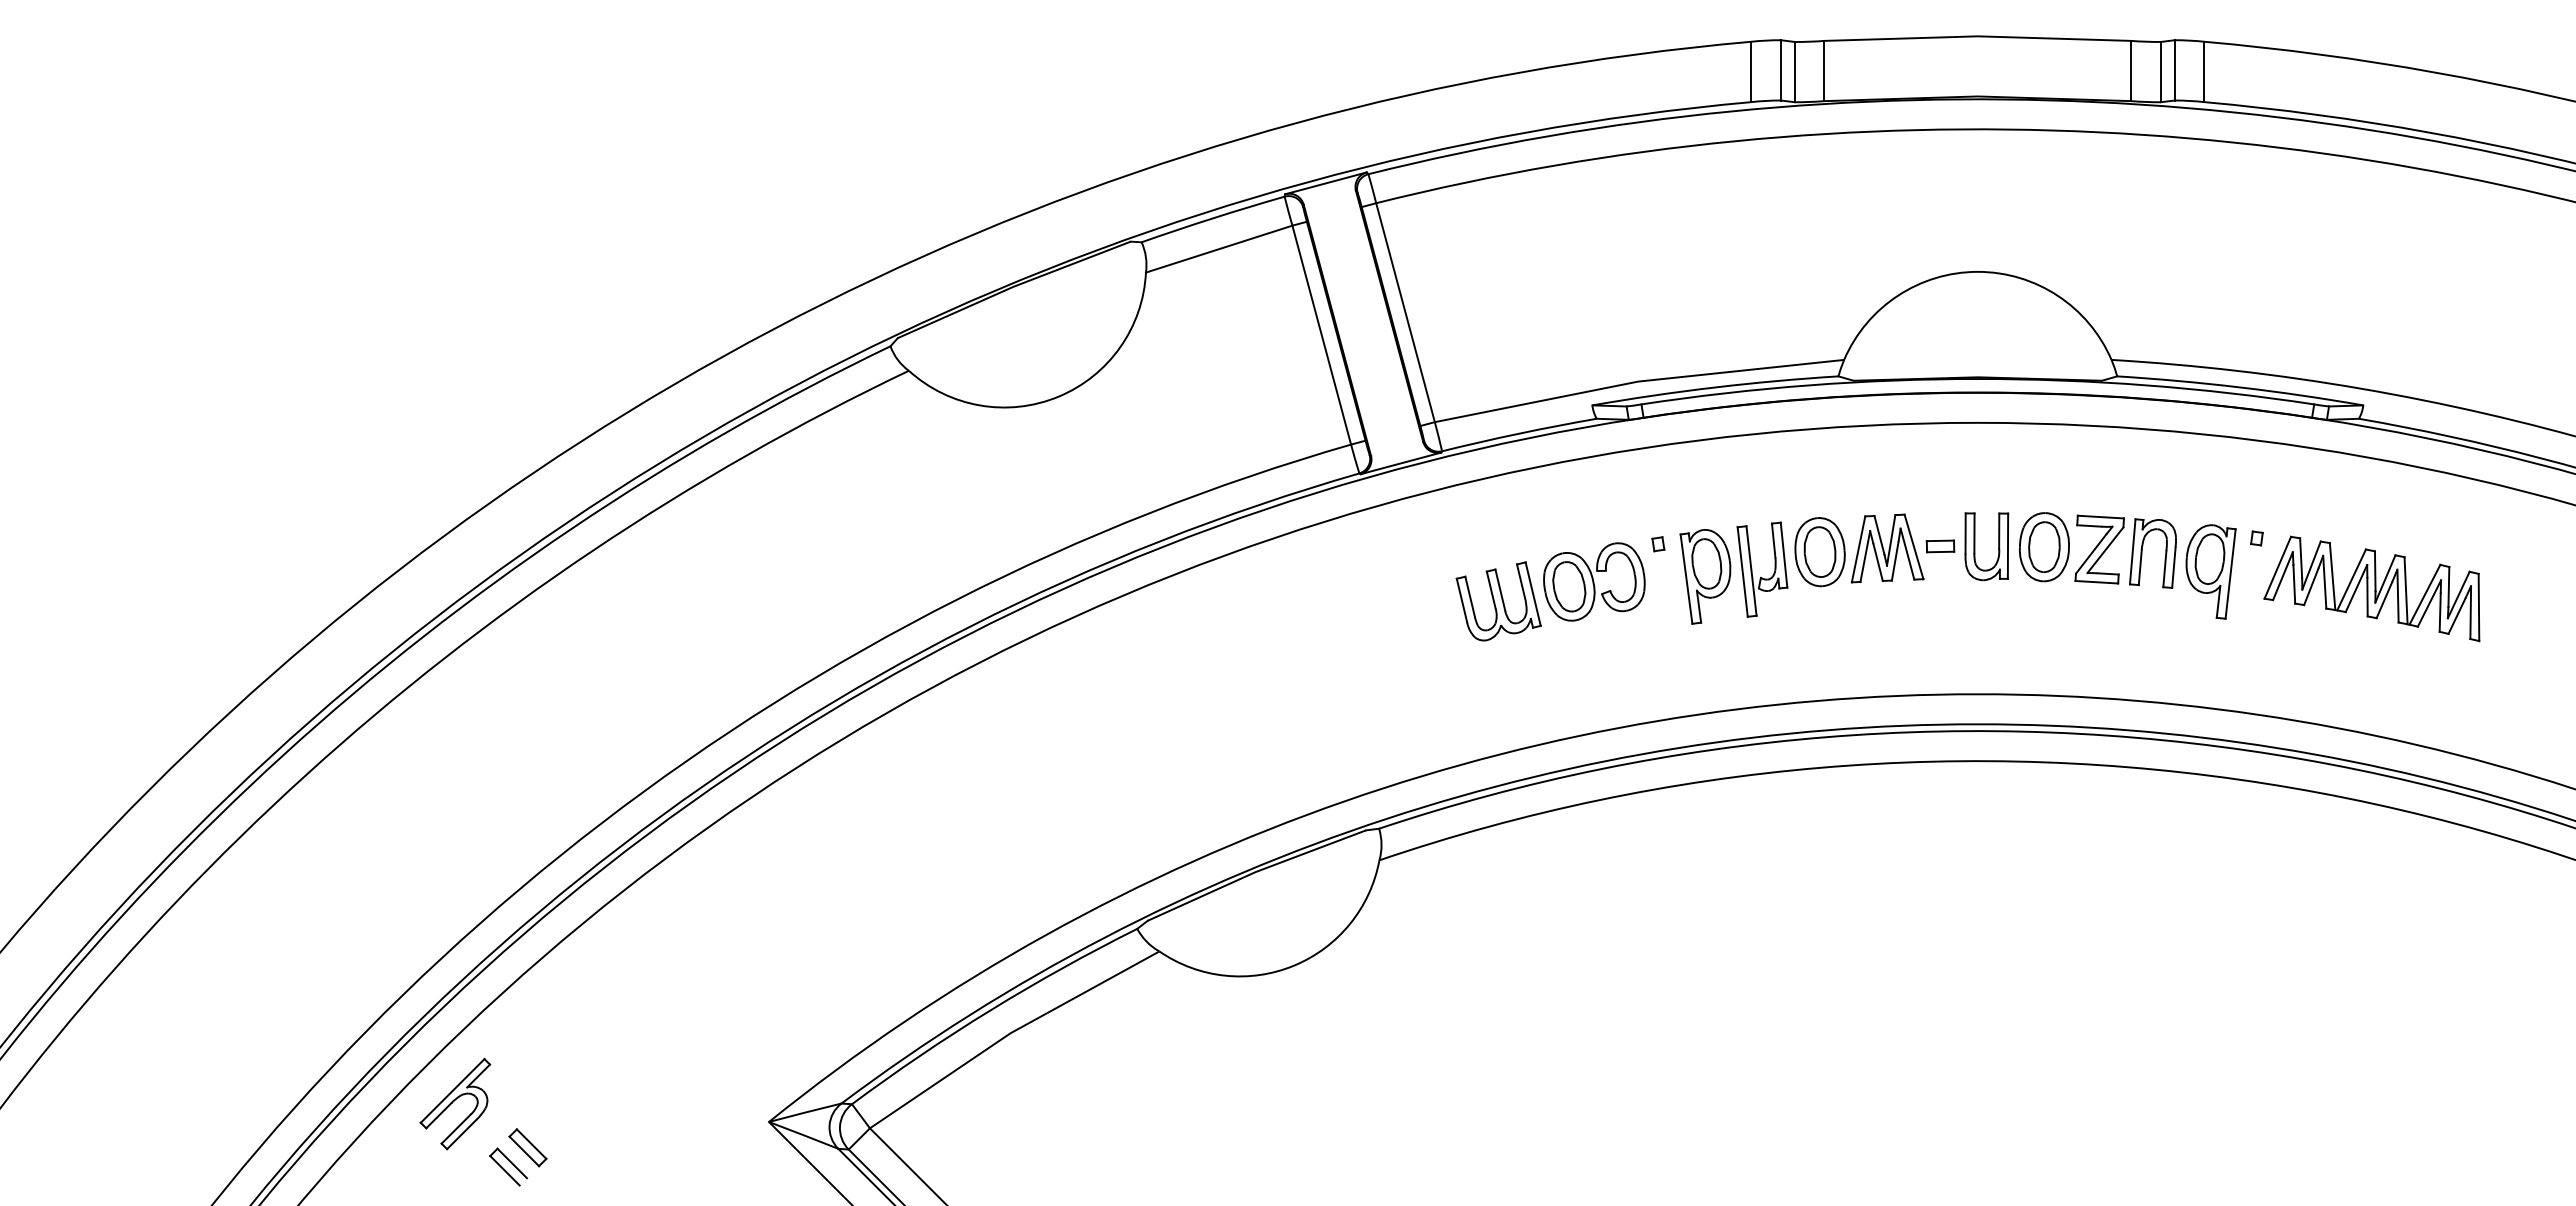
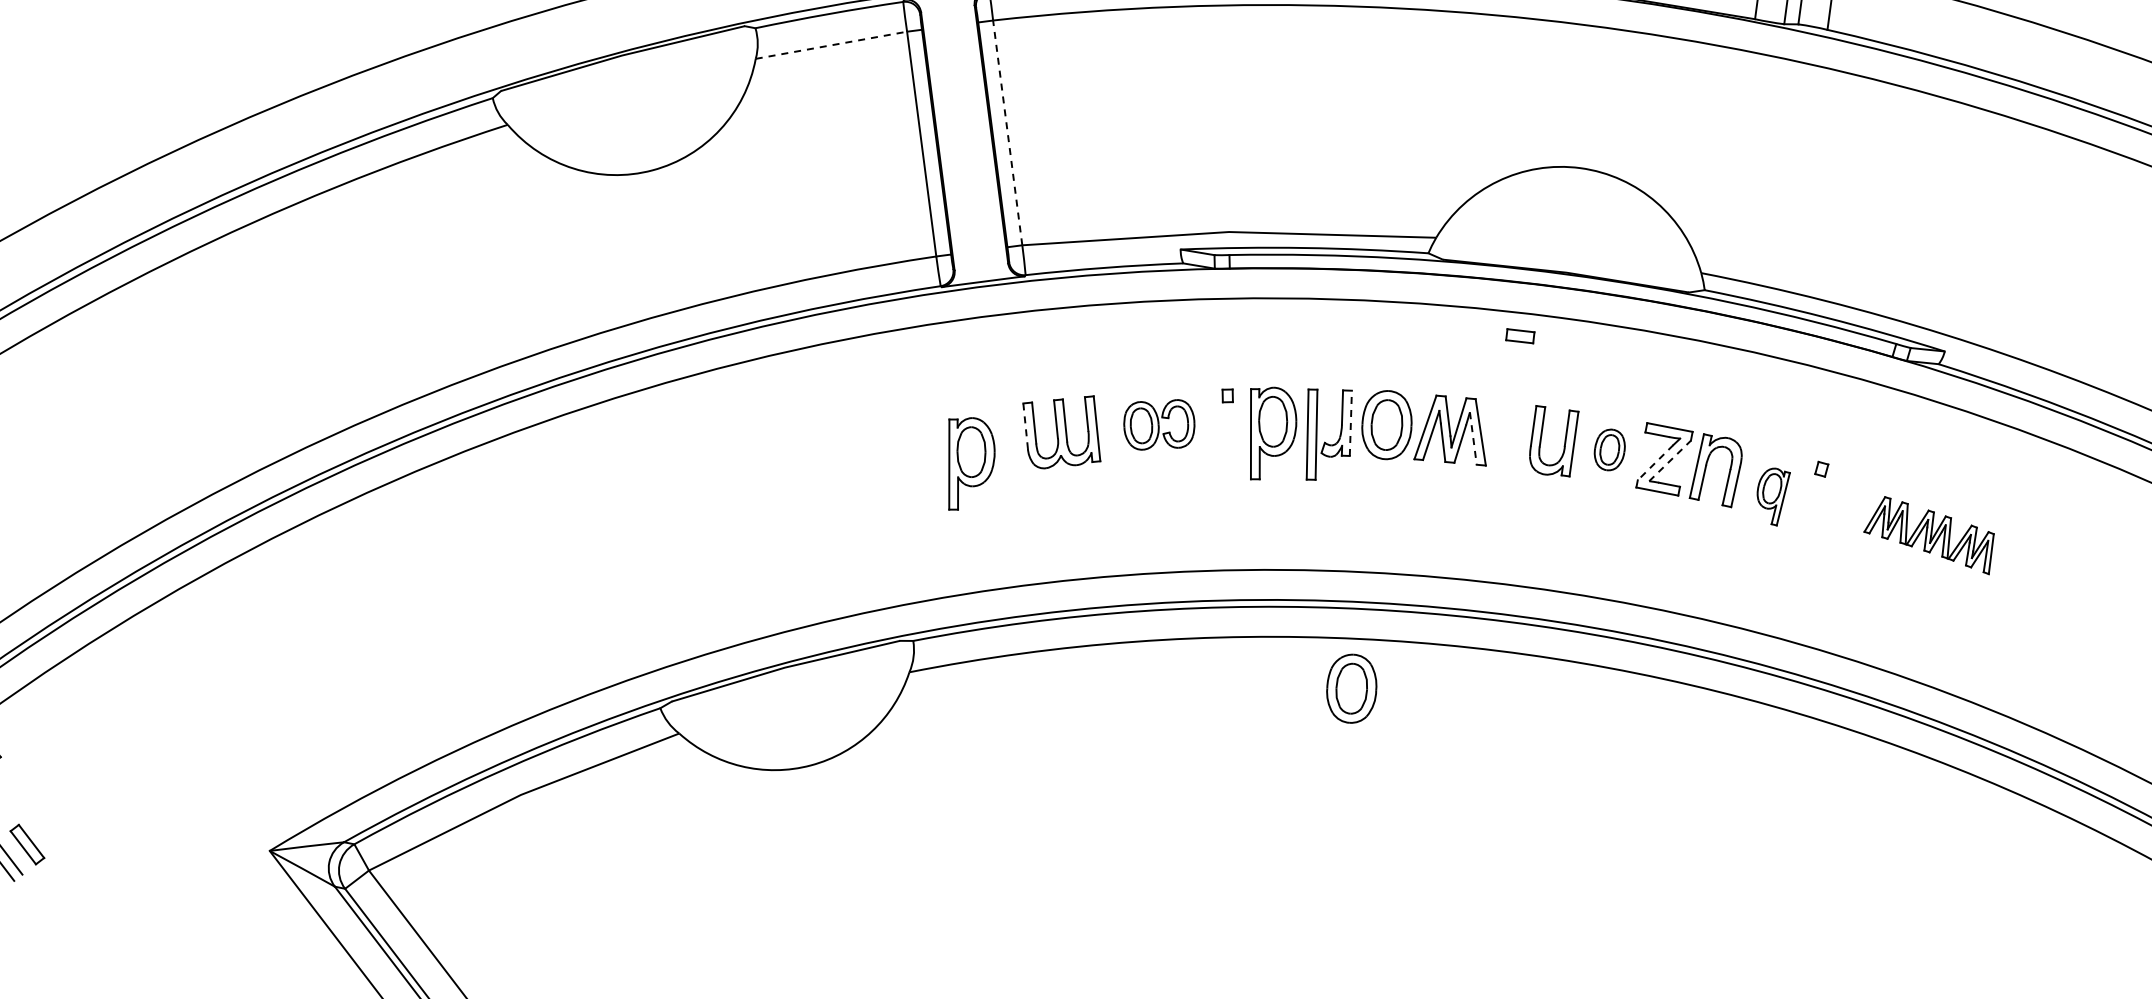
line: (1219, 249) -> (831, 45), solid -> dashed
line: (1405, 312) -> (1007, 132), solid -> dashed
part: (1940, 546) -> (1520, 336), moved
part: (2043, 547) -> (1609, 450), size x0.6
line: (2105, 549) -> (1670, 460), solid -> dashed
line: (1907, 554) -> (1473, 439), solid -> dashed
line: (2091, 554) -> (1655, 463), solid -> dashed
line: (1784, 555) -> (1351, 423), solid -> dashed
part: (2210, 571) -> (1771, 495), size x0.6
part: (1594, 581) -> (1159, 424), size x0.7
part: (2371, 588) -> (1928, 534), size x0.6
line: (1462, 601) -> (1026, 426), solid -> dashed
part: (1410, 646) -> (968, 464), added
part: (1819, 818) -> (1351, 689), added

